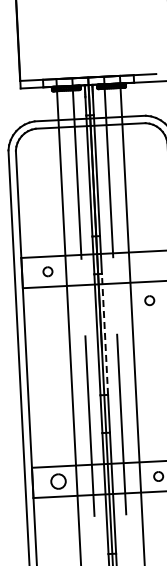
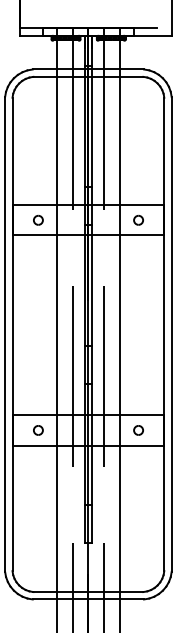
part: (149, 299) -> (138, 219), moved
line: (105, 334) -> (92, 285), dashed -> solid
part: (58, 481) -> (38, 430), size x0.62

